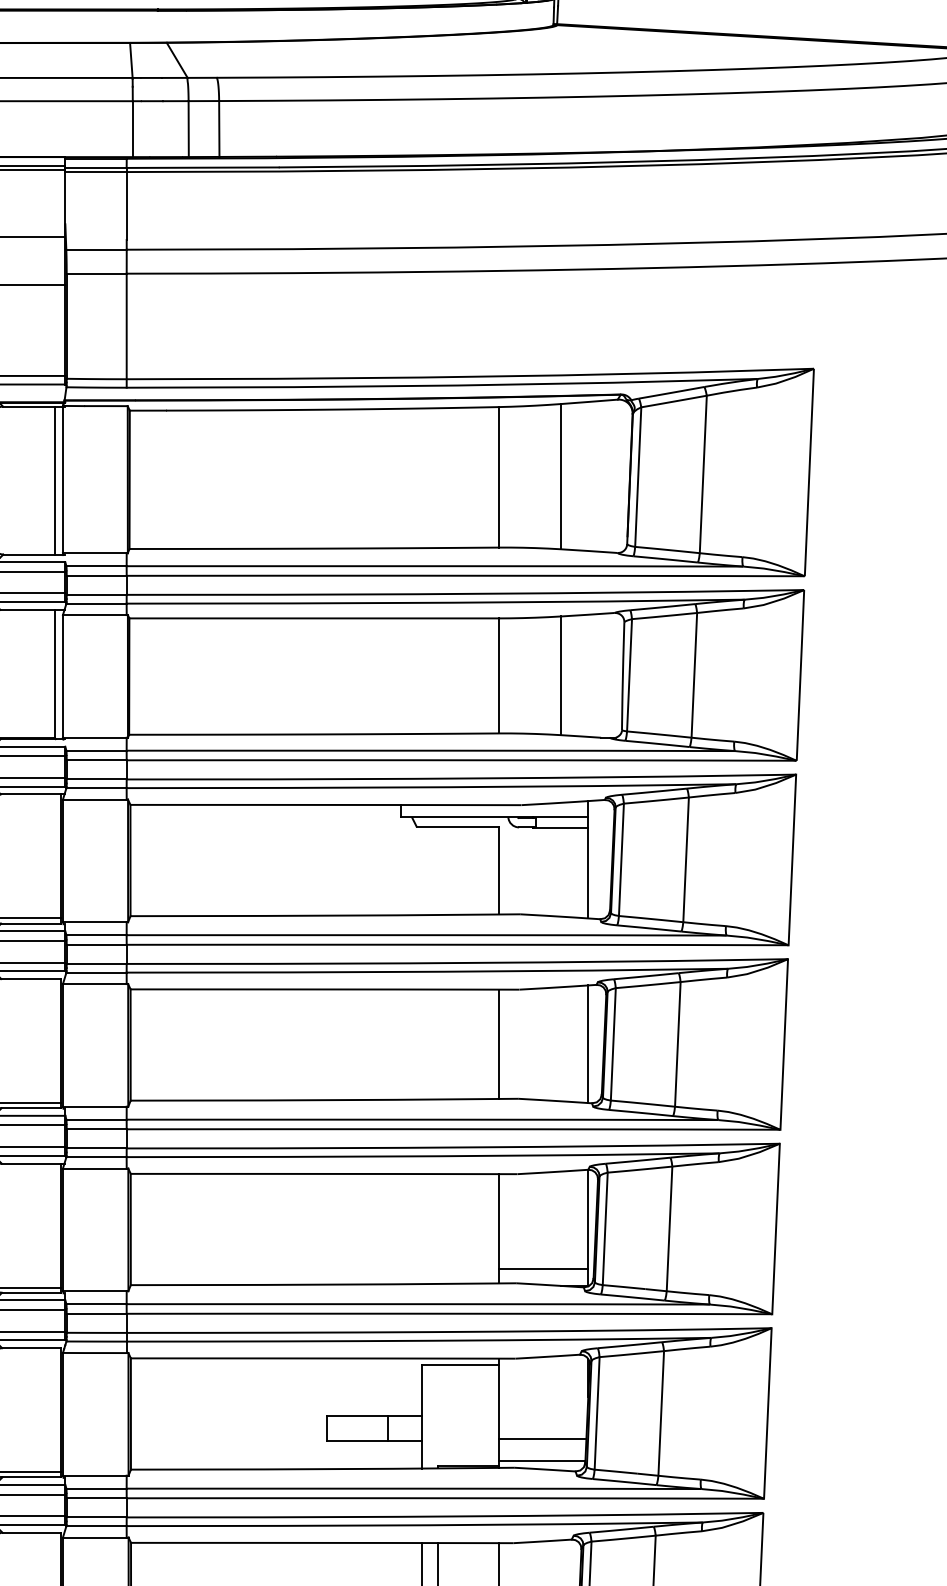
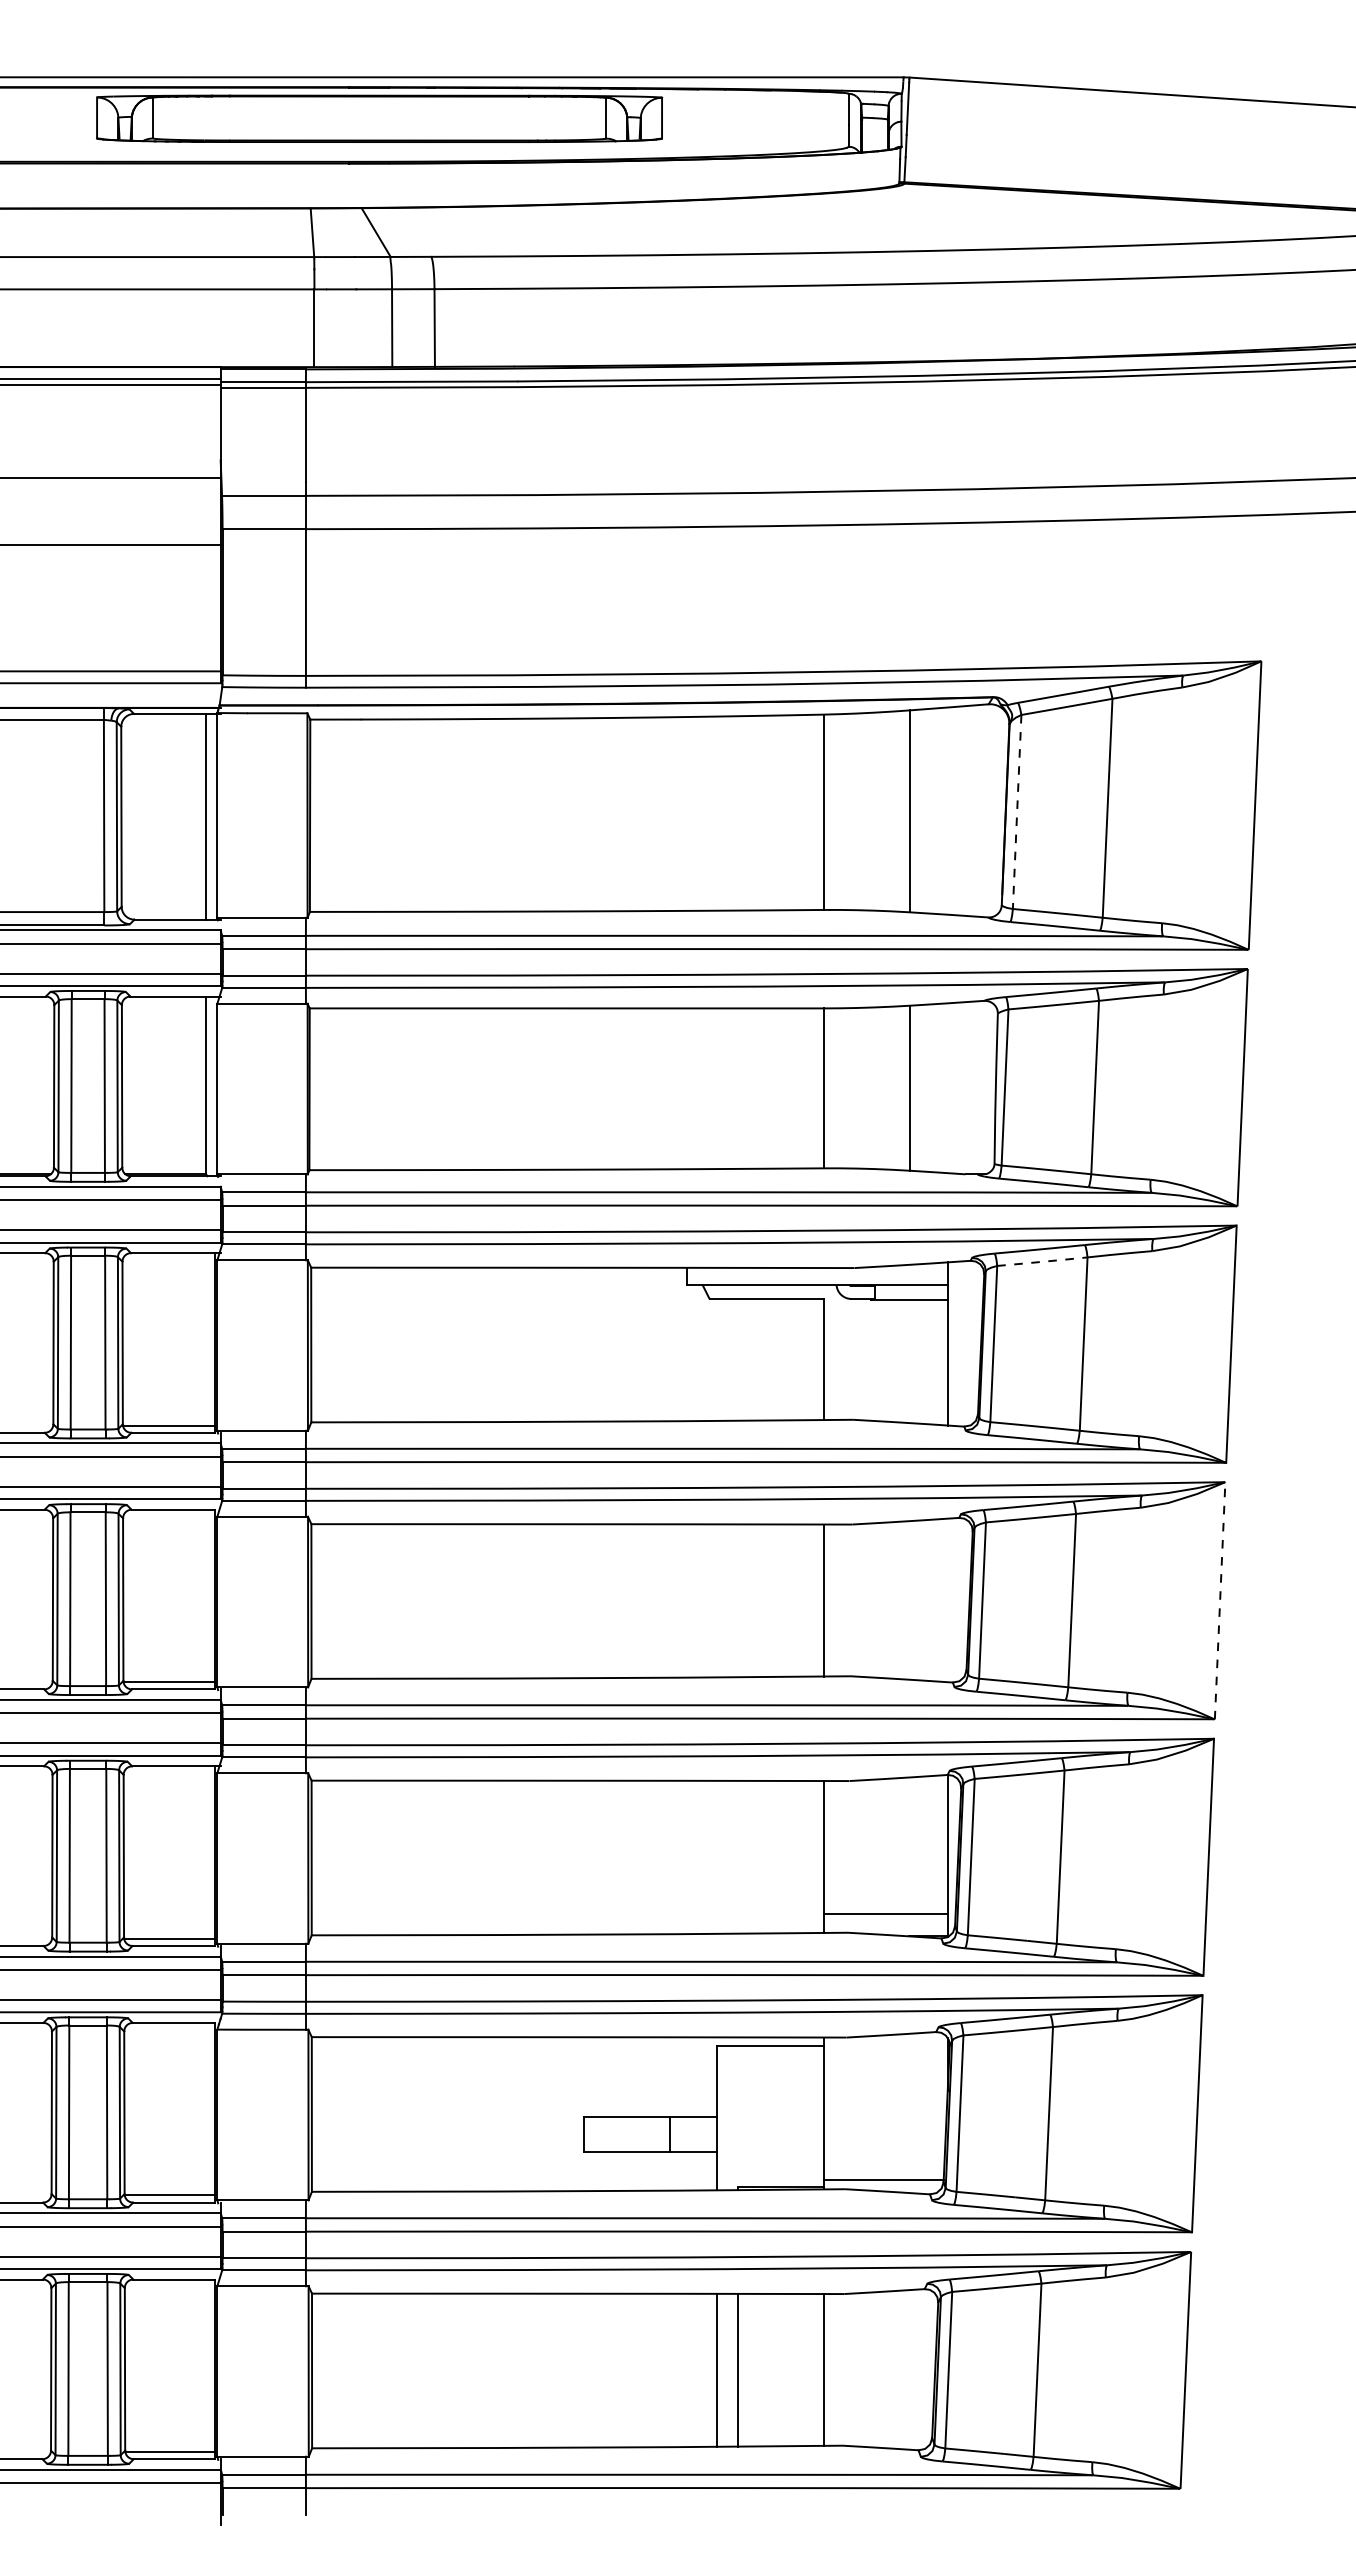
line: (638, 477) -> (1017, 812), solid -> dashed
line: (656, 800) -> (1042, 1261), solid -> dashed
line: (588, 1044) -> (947, 1600), removed
line: (784, 1044) -> (1220, 1600), solid -> dashed
line: (542, 1438) -> (884, 2148), removed

